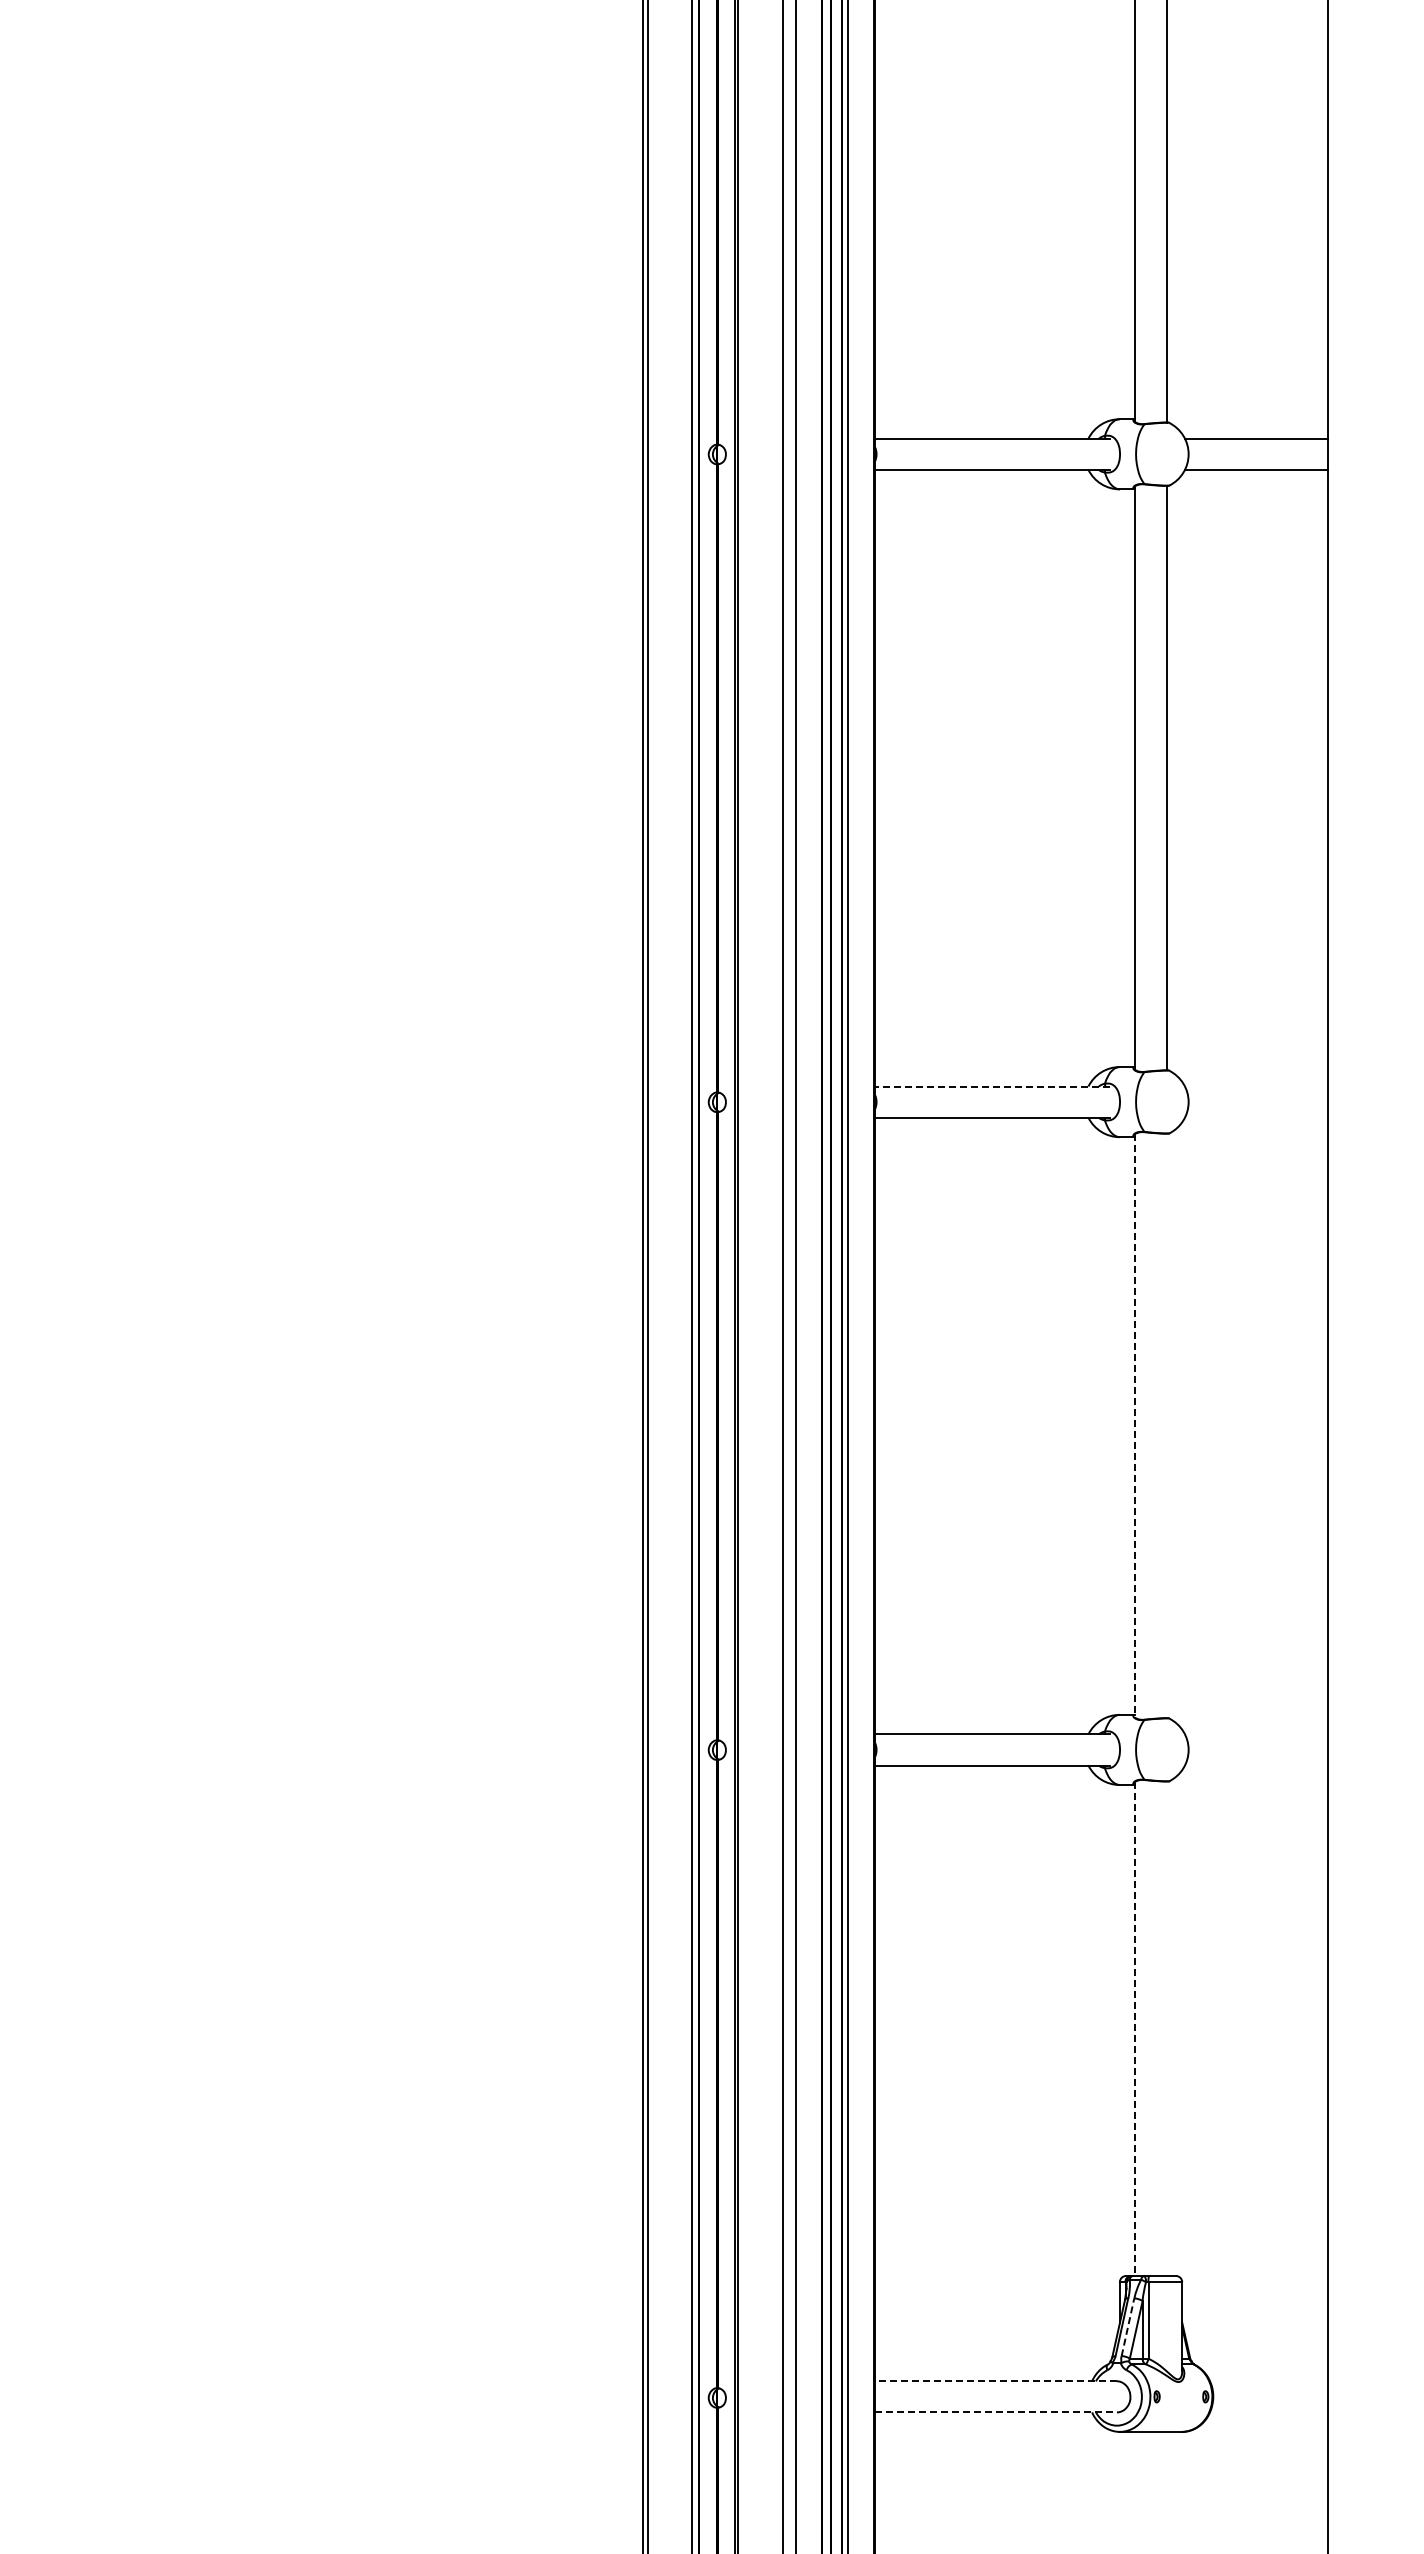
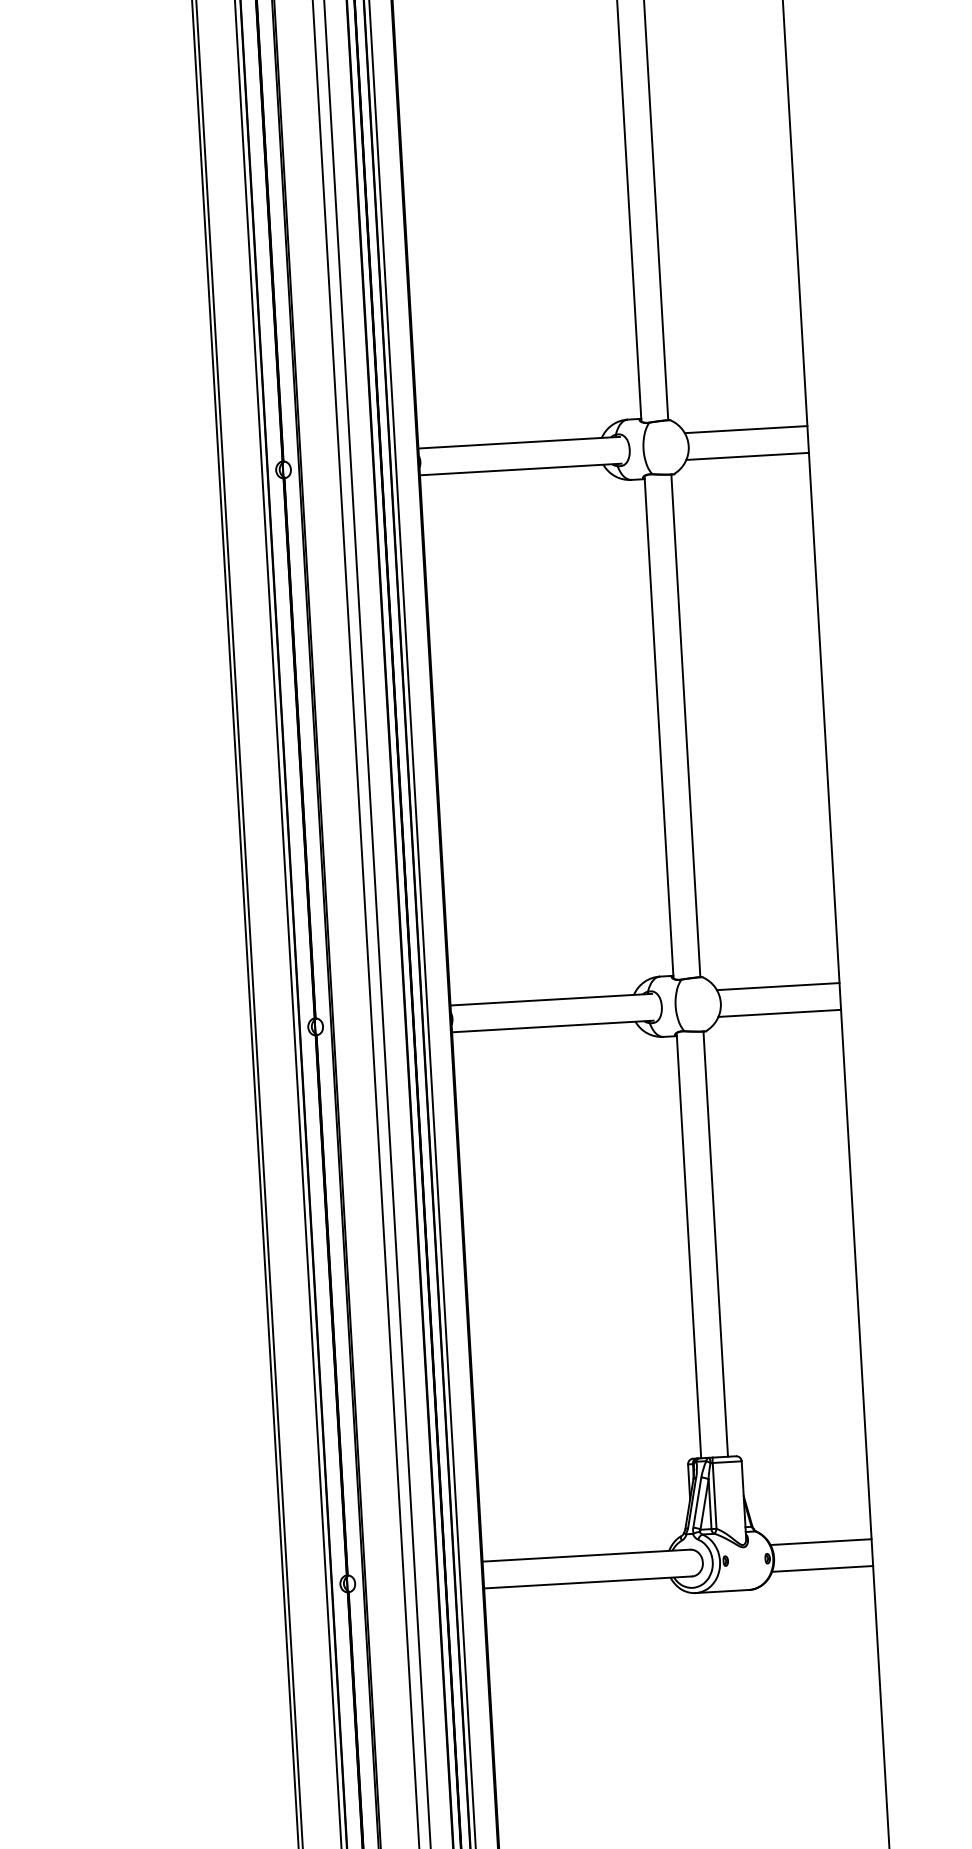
line: (991, 1086) -> (518, 442), dashed -> solid
line: (1255, 1086) -> (745, 429), added
line: (1255, 1117) -> (746, 456), added
line: (1135, 1425) -> (659, 727), dashed -> solid
line: (1166, 1425) -> (685, 725), added
line: (1255, 1734) -> (777, 986), added
line: (1255, 1765) -> (779, 1013), added
line: (1166, 2028) -> (715, 1243), added
line: (1135, 2029) -> (689, 1246), dashed -> solid
line: (1127, 2327) -> (696, 1502), dashed -> solid
line: (996, 2381) -> (586, 1555), dashed -> solid
line: (1268, 2381) -> (820, 1542), added
line: (996, 2412) -> (588, 1582), dashed -> solid
line: (1268, 2412) -> (822, 1569), added

